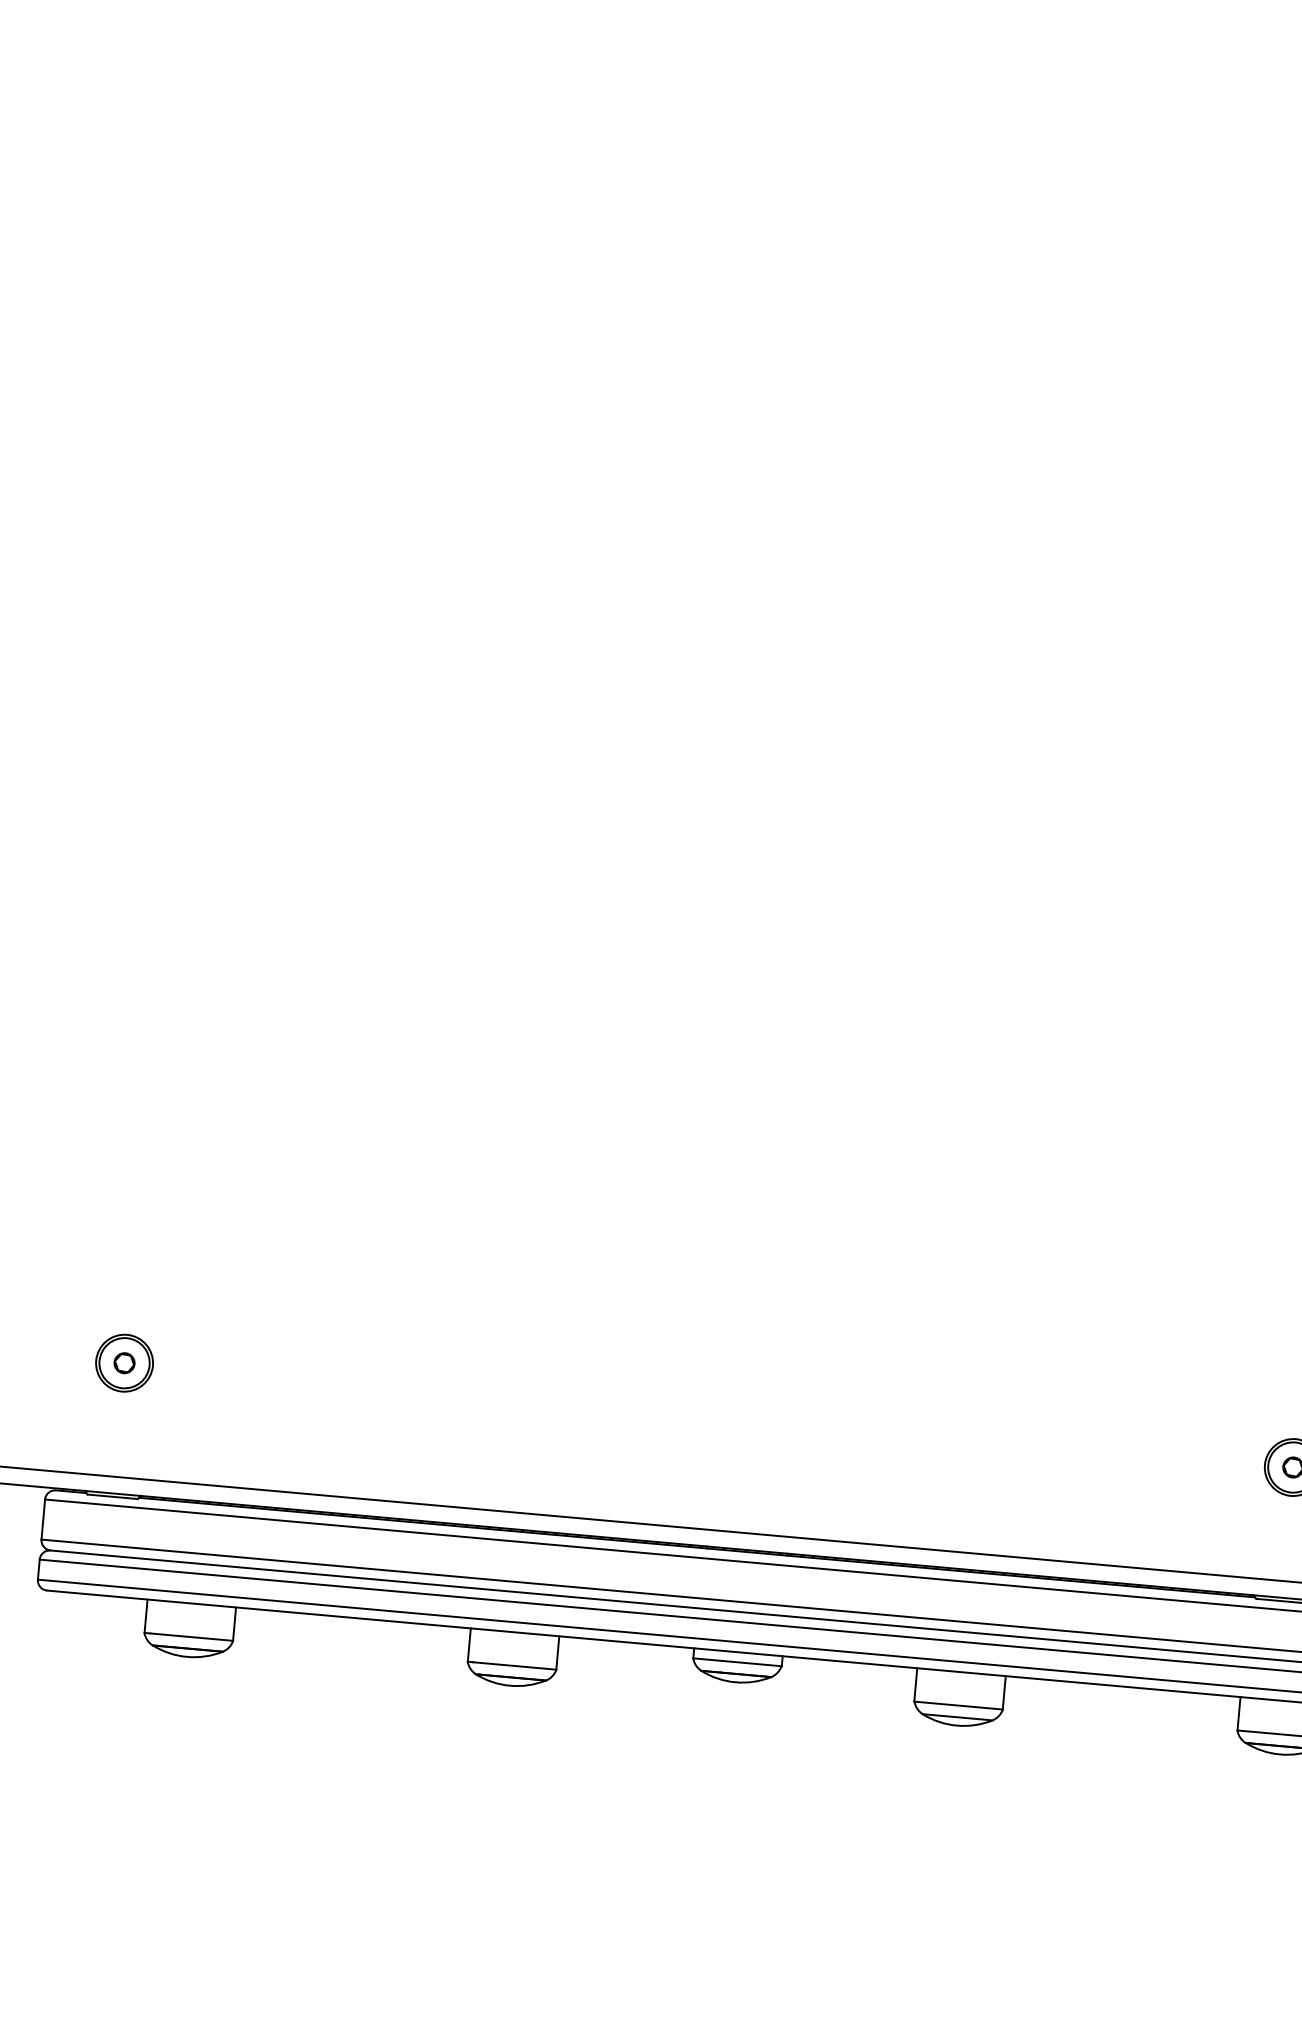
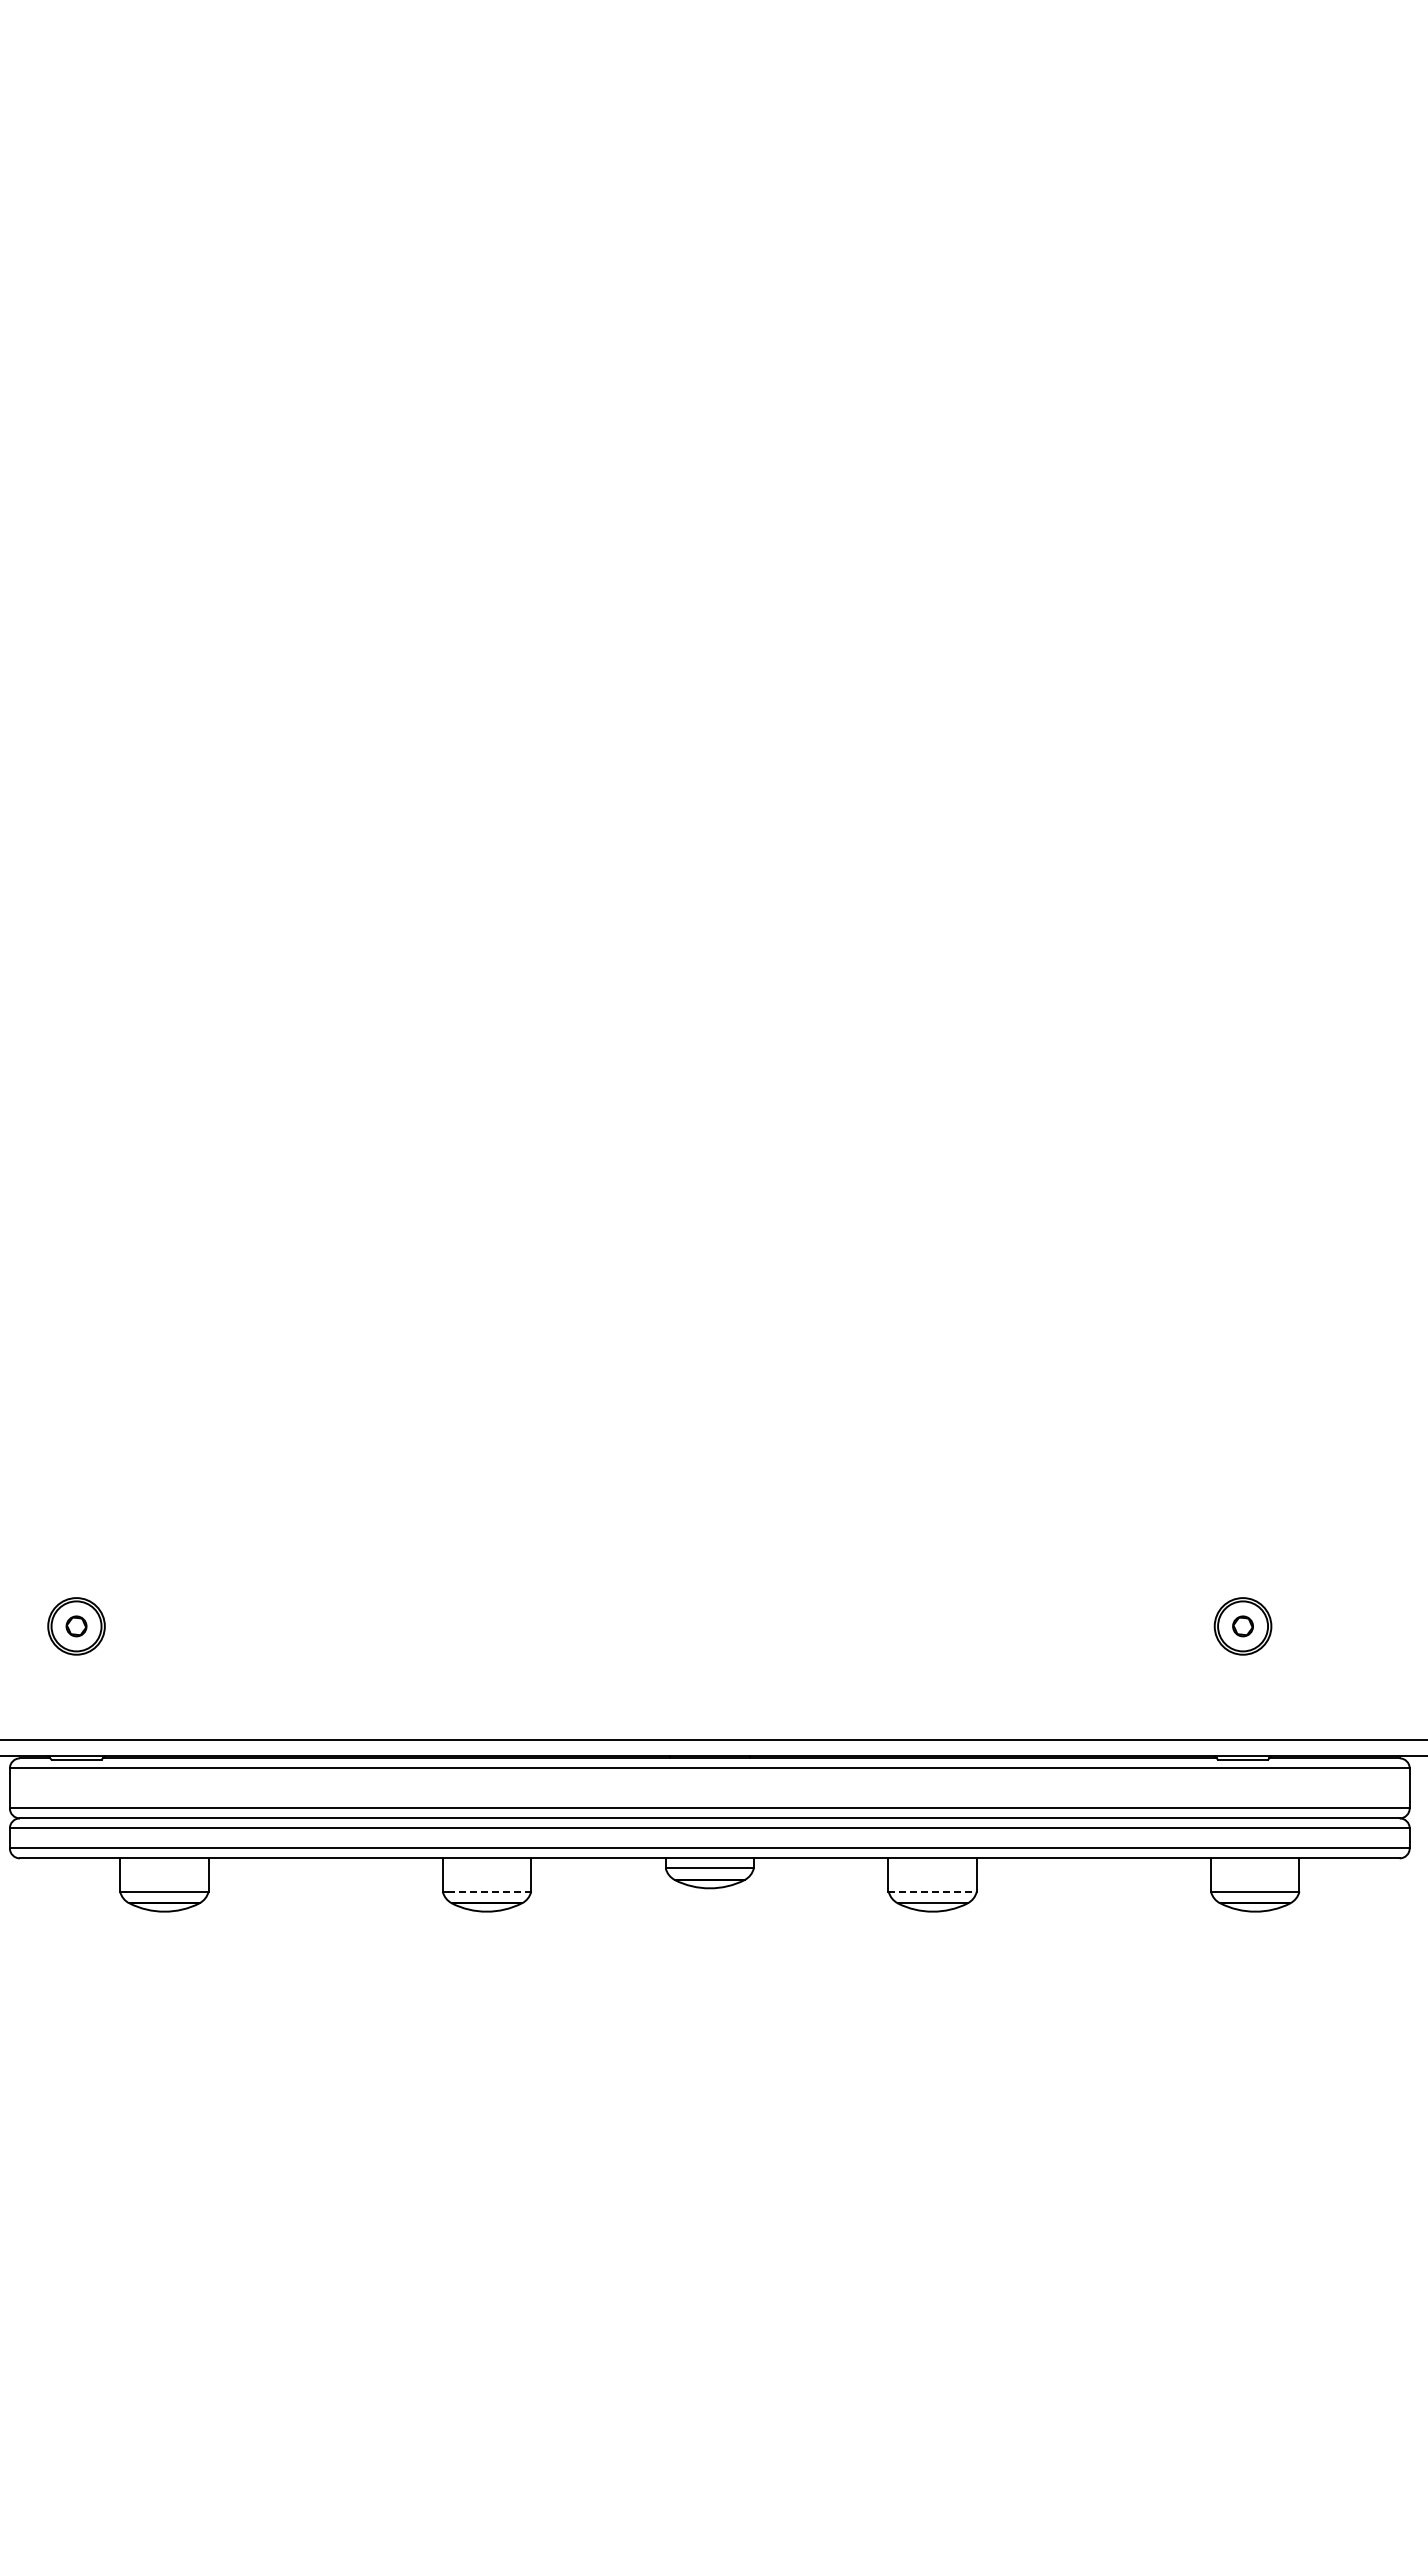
line: (515, 1665) -> (490, 1891), solid -> dashed
line: (959, 1705) -> (933, 1891), solid -> dashed

